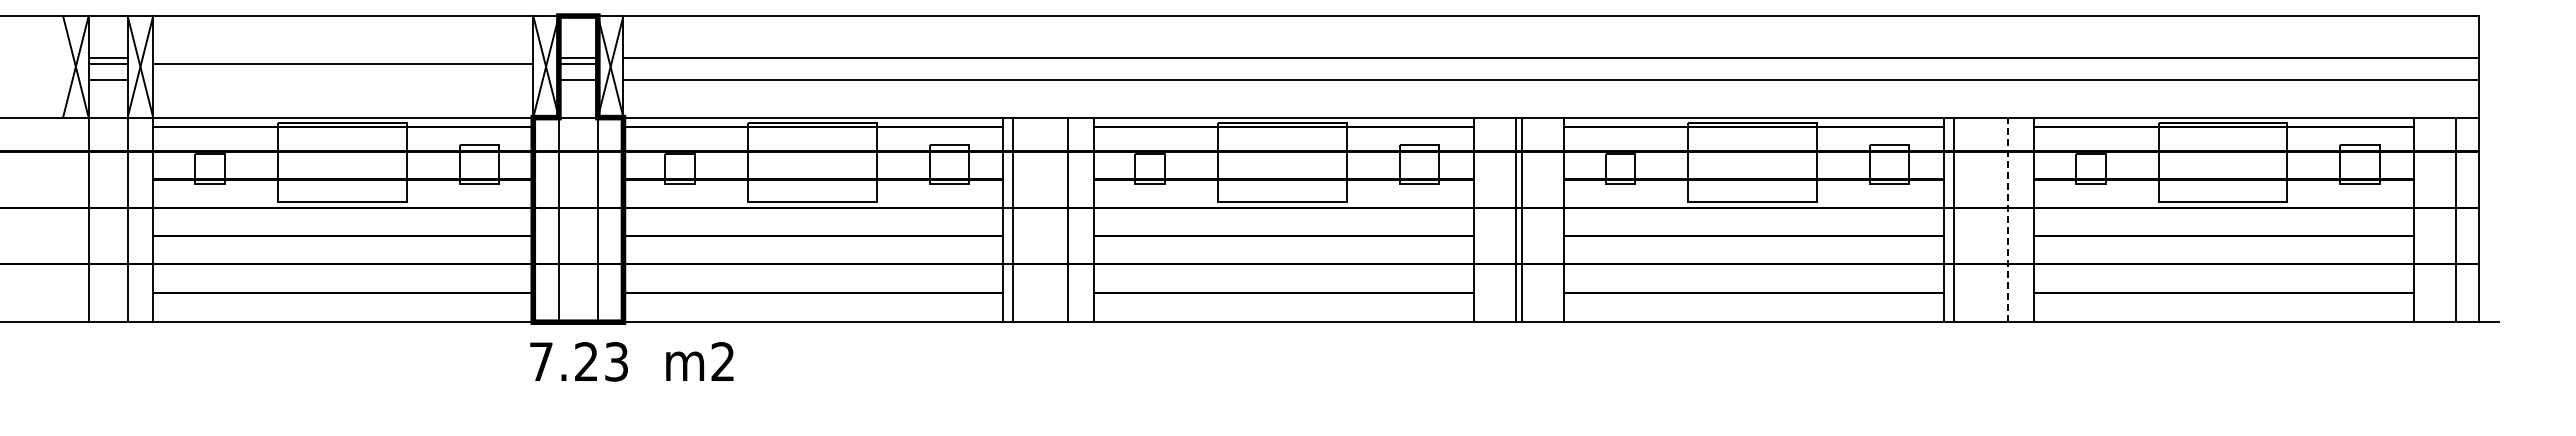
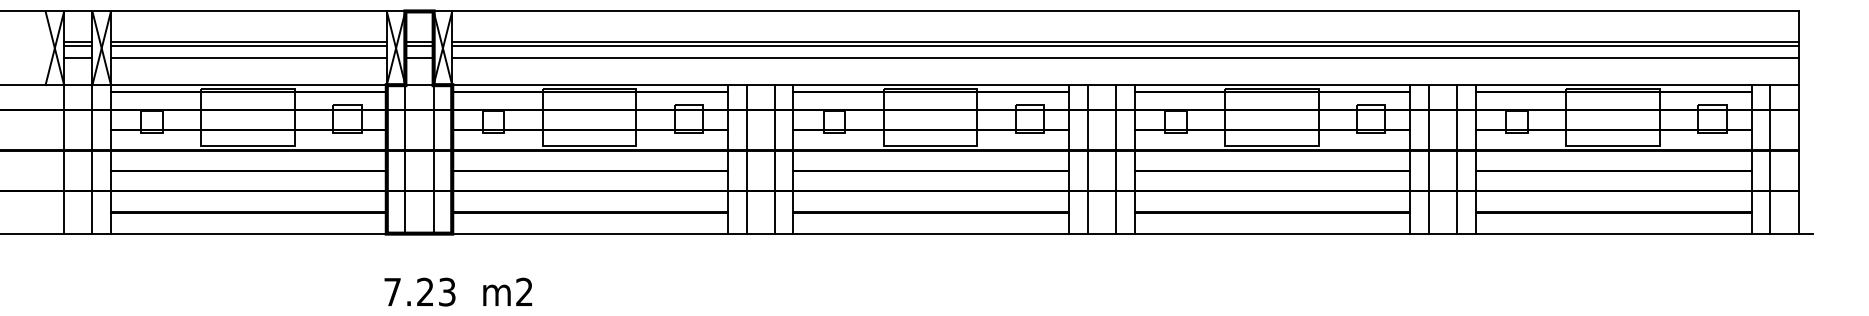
line: (343, 57) -> (249, 41), added
line: (1550, 63) -> (1124, 45), added
line: (343, 79) -> (249, 57), added
line: (1013, 219) -> (746, 159), moved
line: (1516, 219) -> (1087, 159), moved
line: (1522, 219) -> (1116, 159), moved
line: (1954, 219) -> (1429, 159), moved
line: (2008, 219) -> (1457, 159), dashed -> solid
line: (2455, 219) -> (1770, 159), moved
text: (631, 361) -> (458, 291), moved

